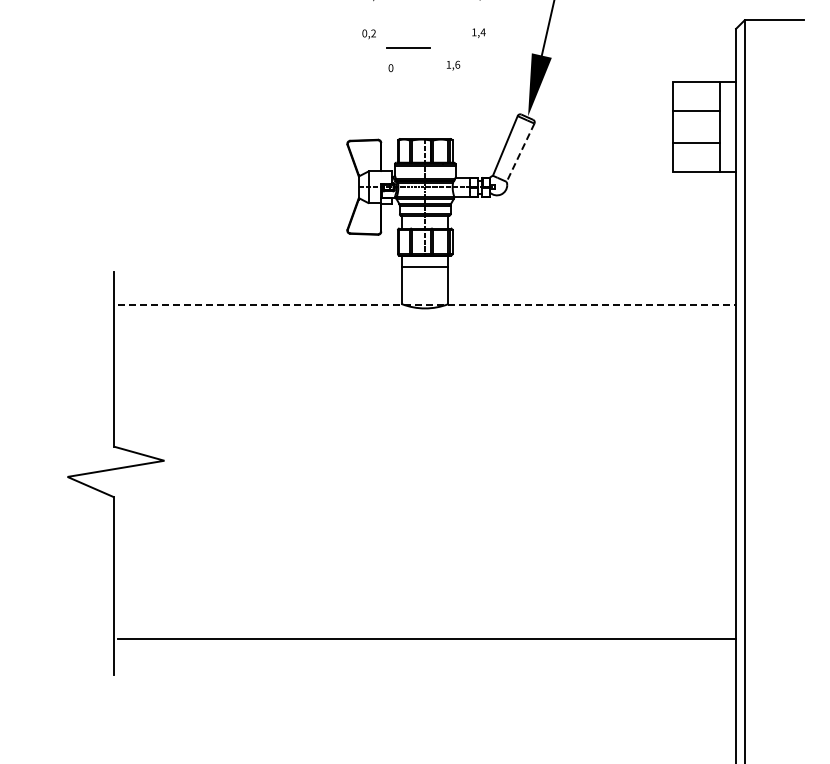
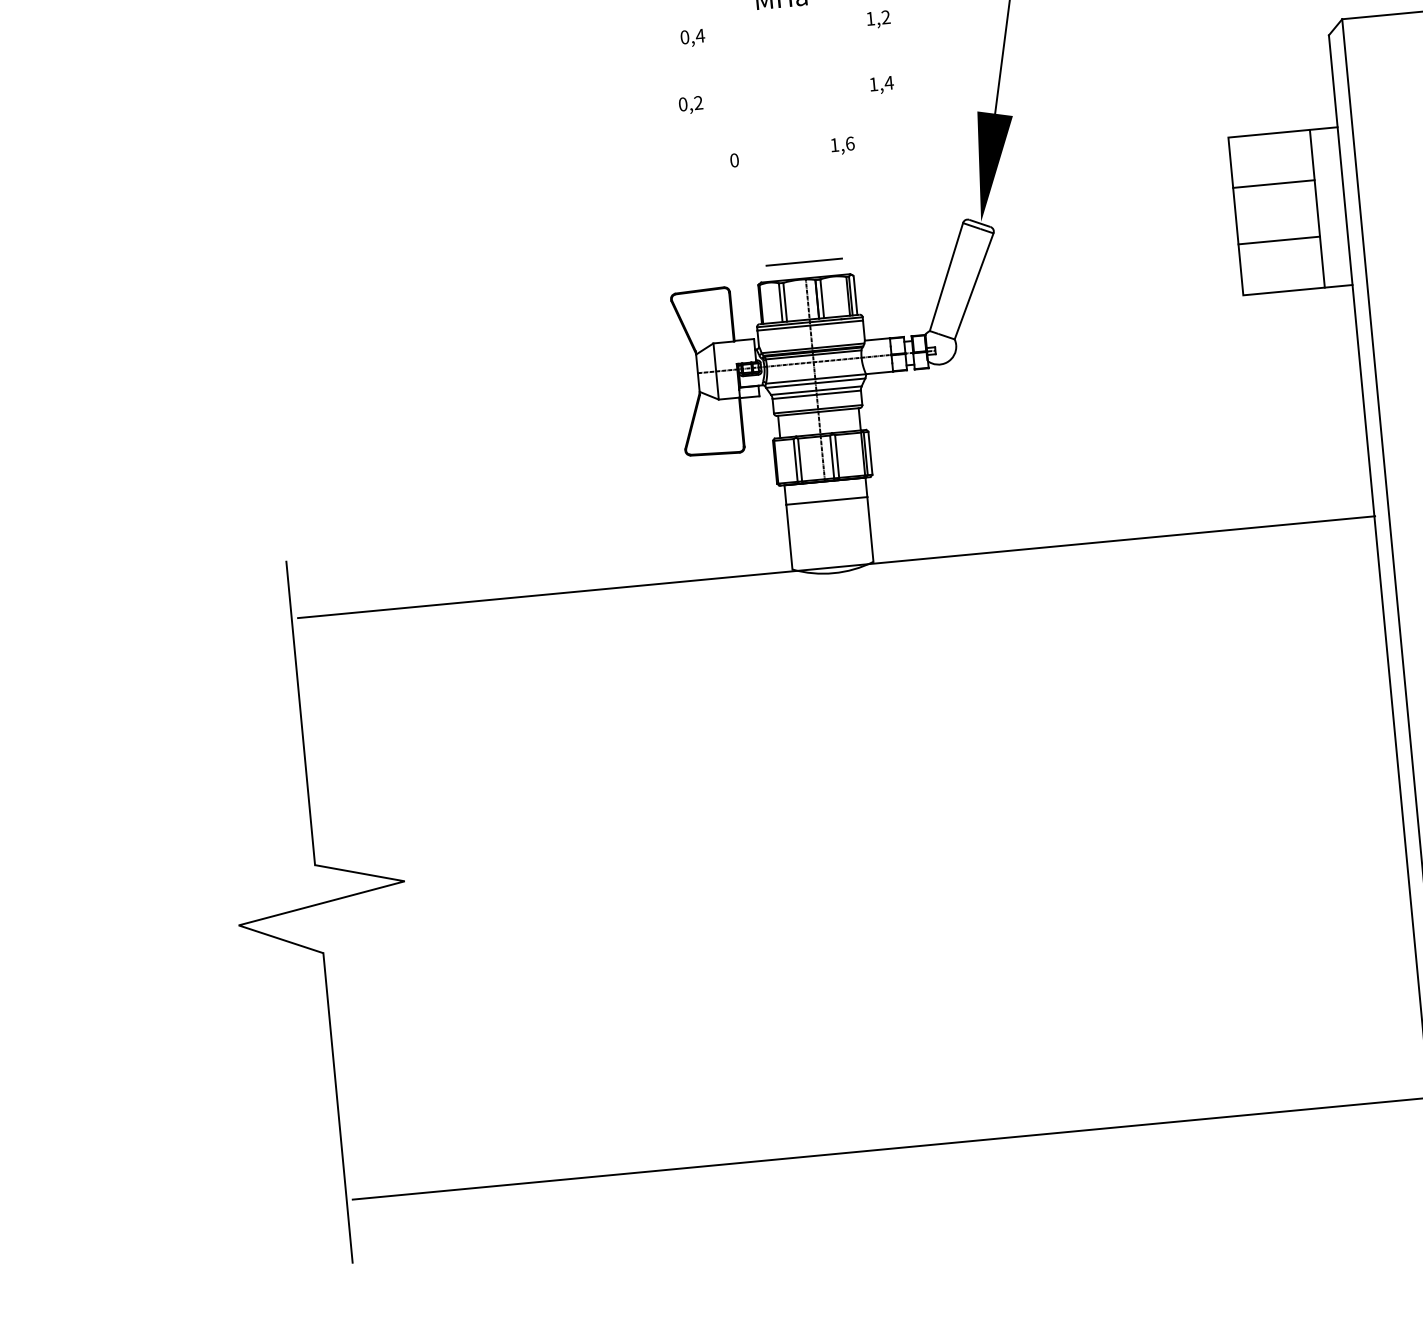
line: (408, 47) -> (804, 261), moved
line: (520, 153) -> (974, 287), dashed -> solid
line: (427, 305) -> (837, 567), dashed -> solid

